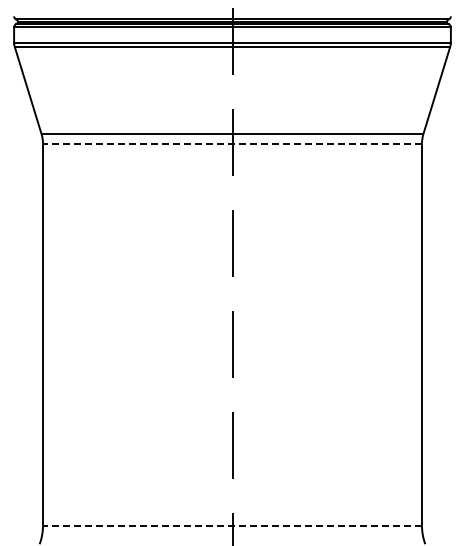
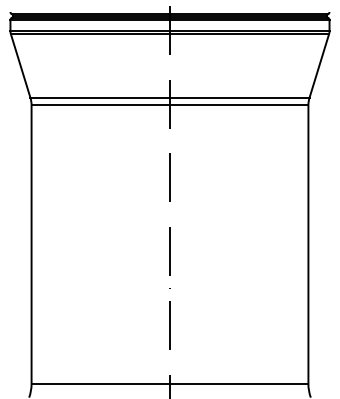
line: (231, 143) -> (169, 104), dashed -> solid
line: (231, 525) -> (169, 383), dashed -> solid

